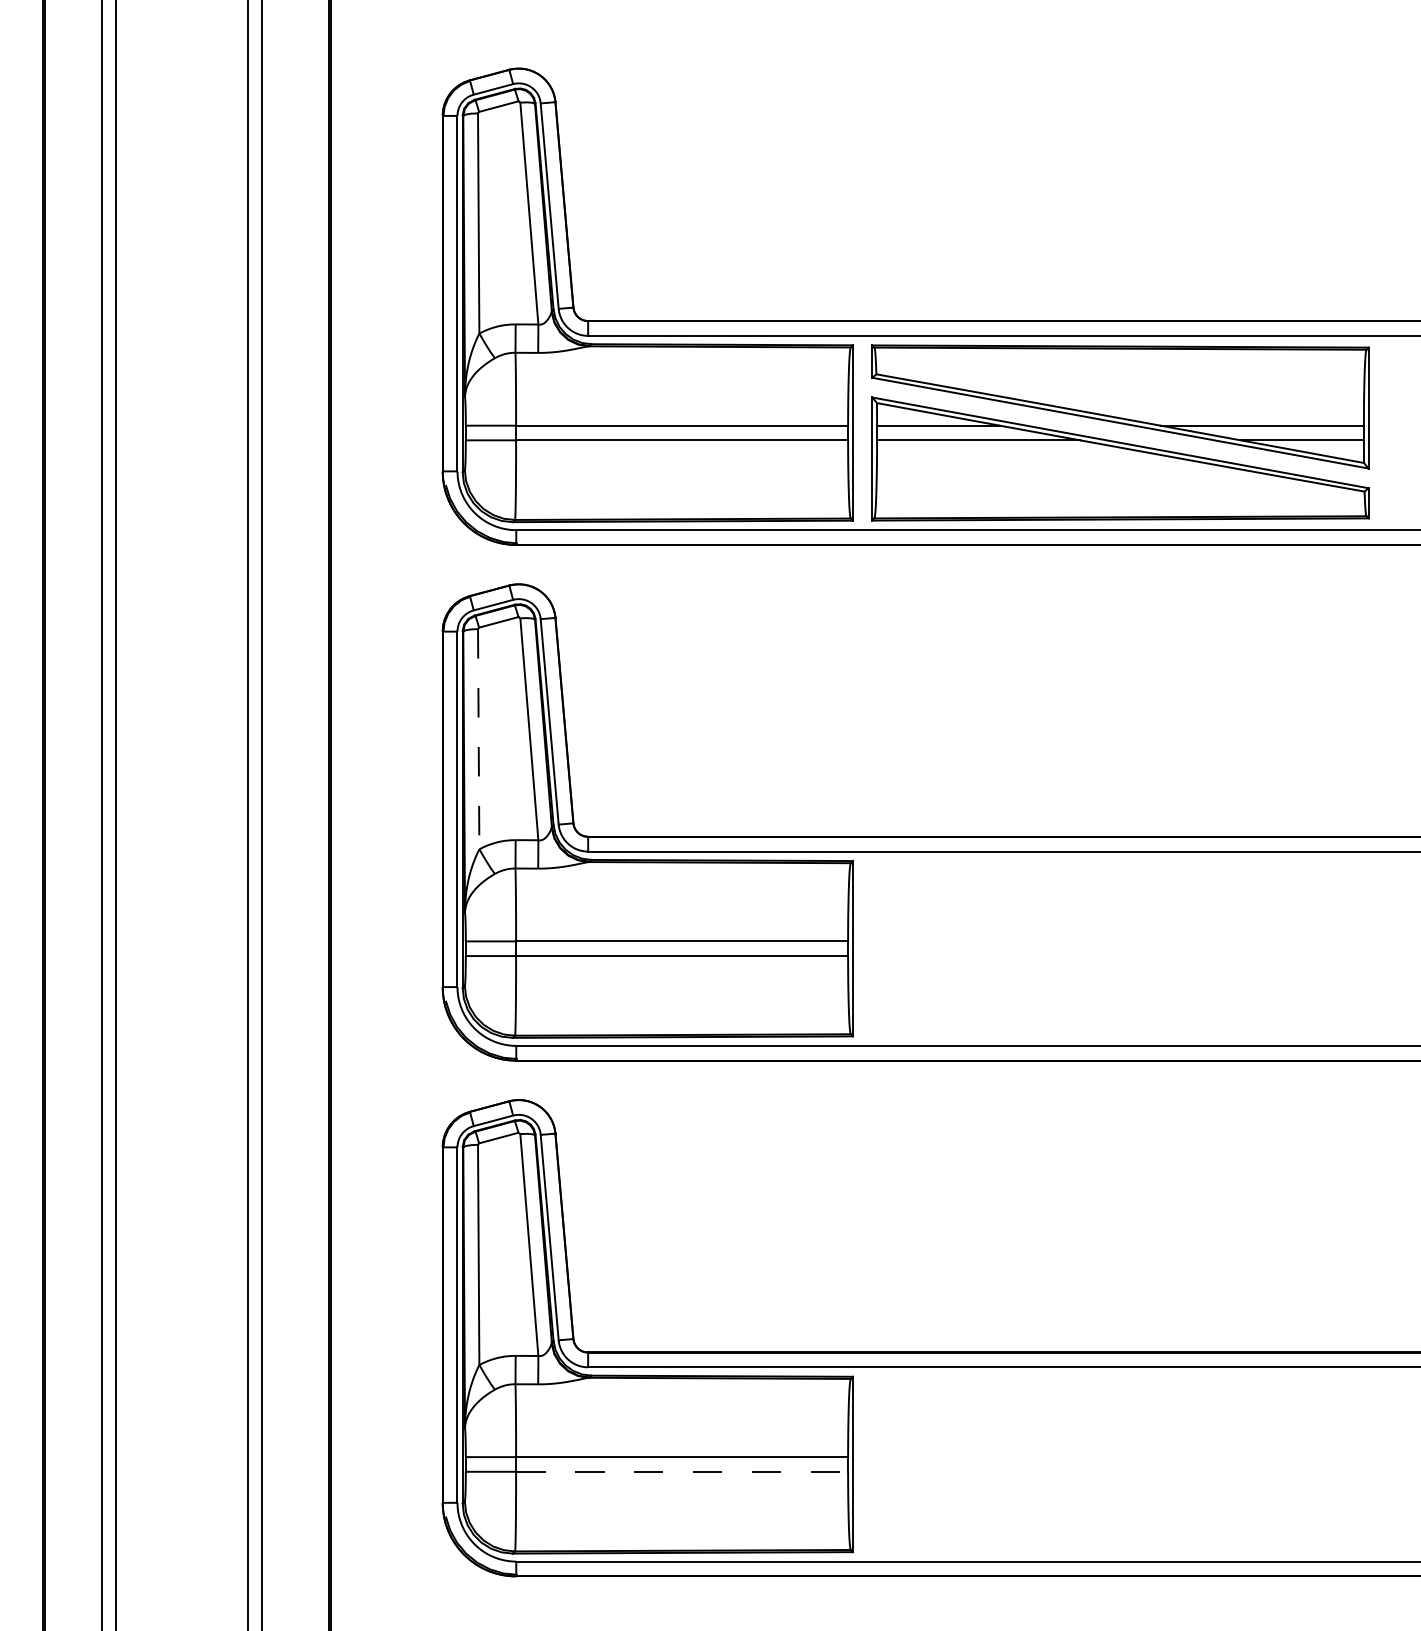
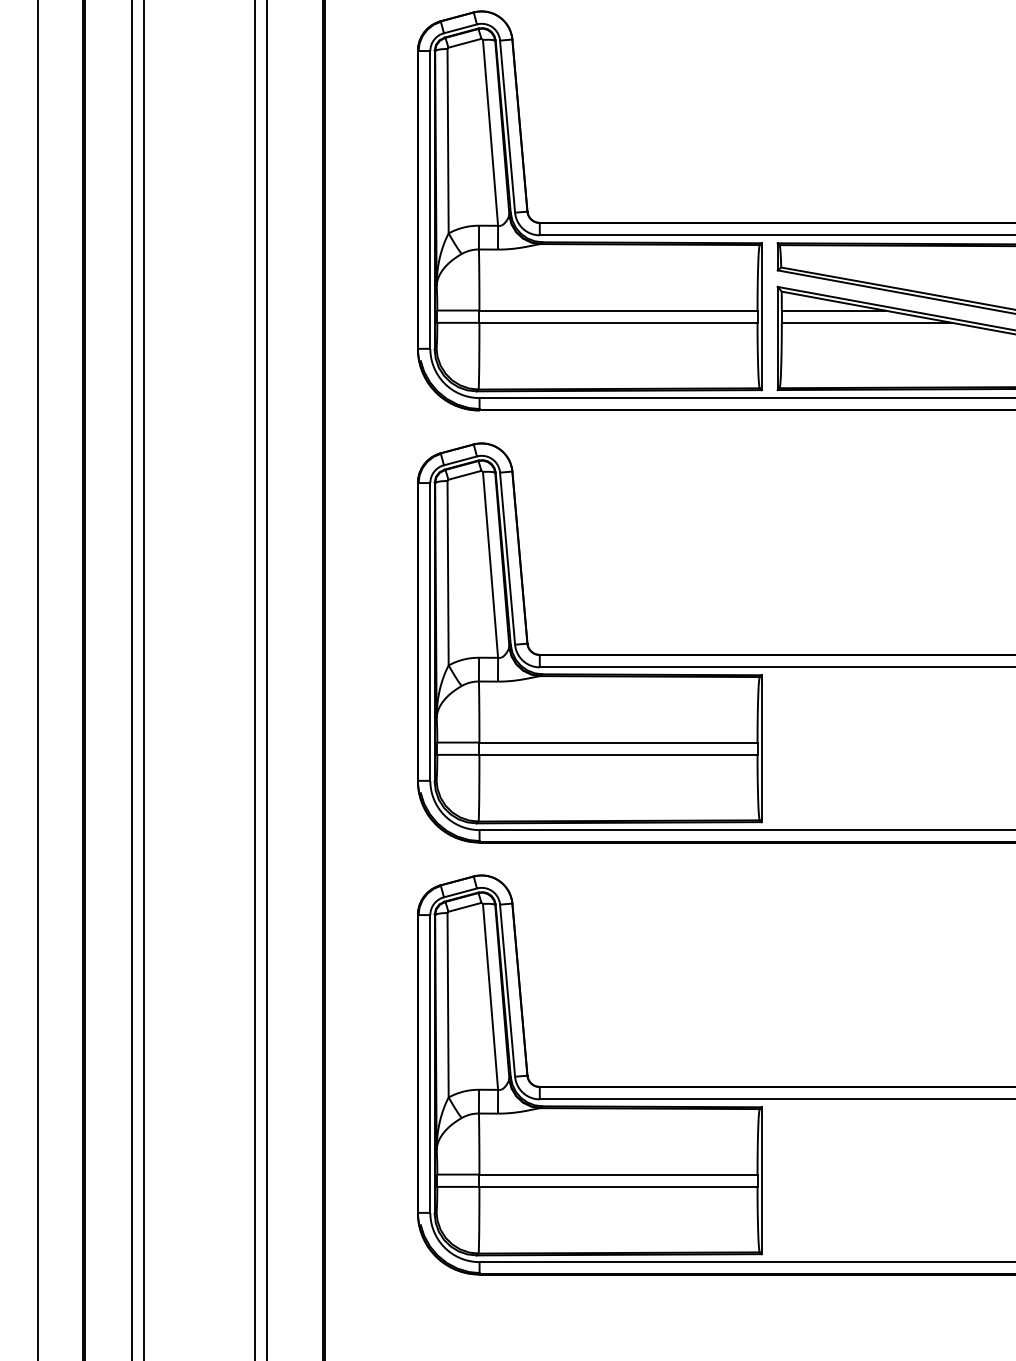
line: (478, 739) -> (447, 573), dashed -> solid
line: (682, 1471) -> (618, 1186), dashed -> solid

